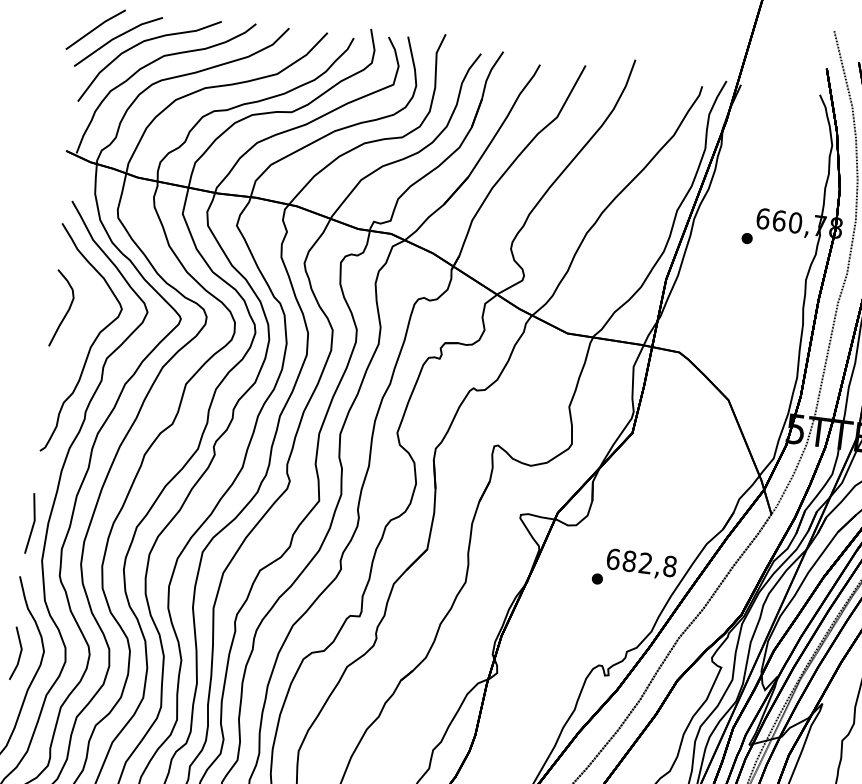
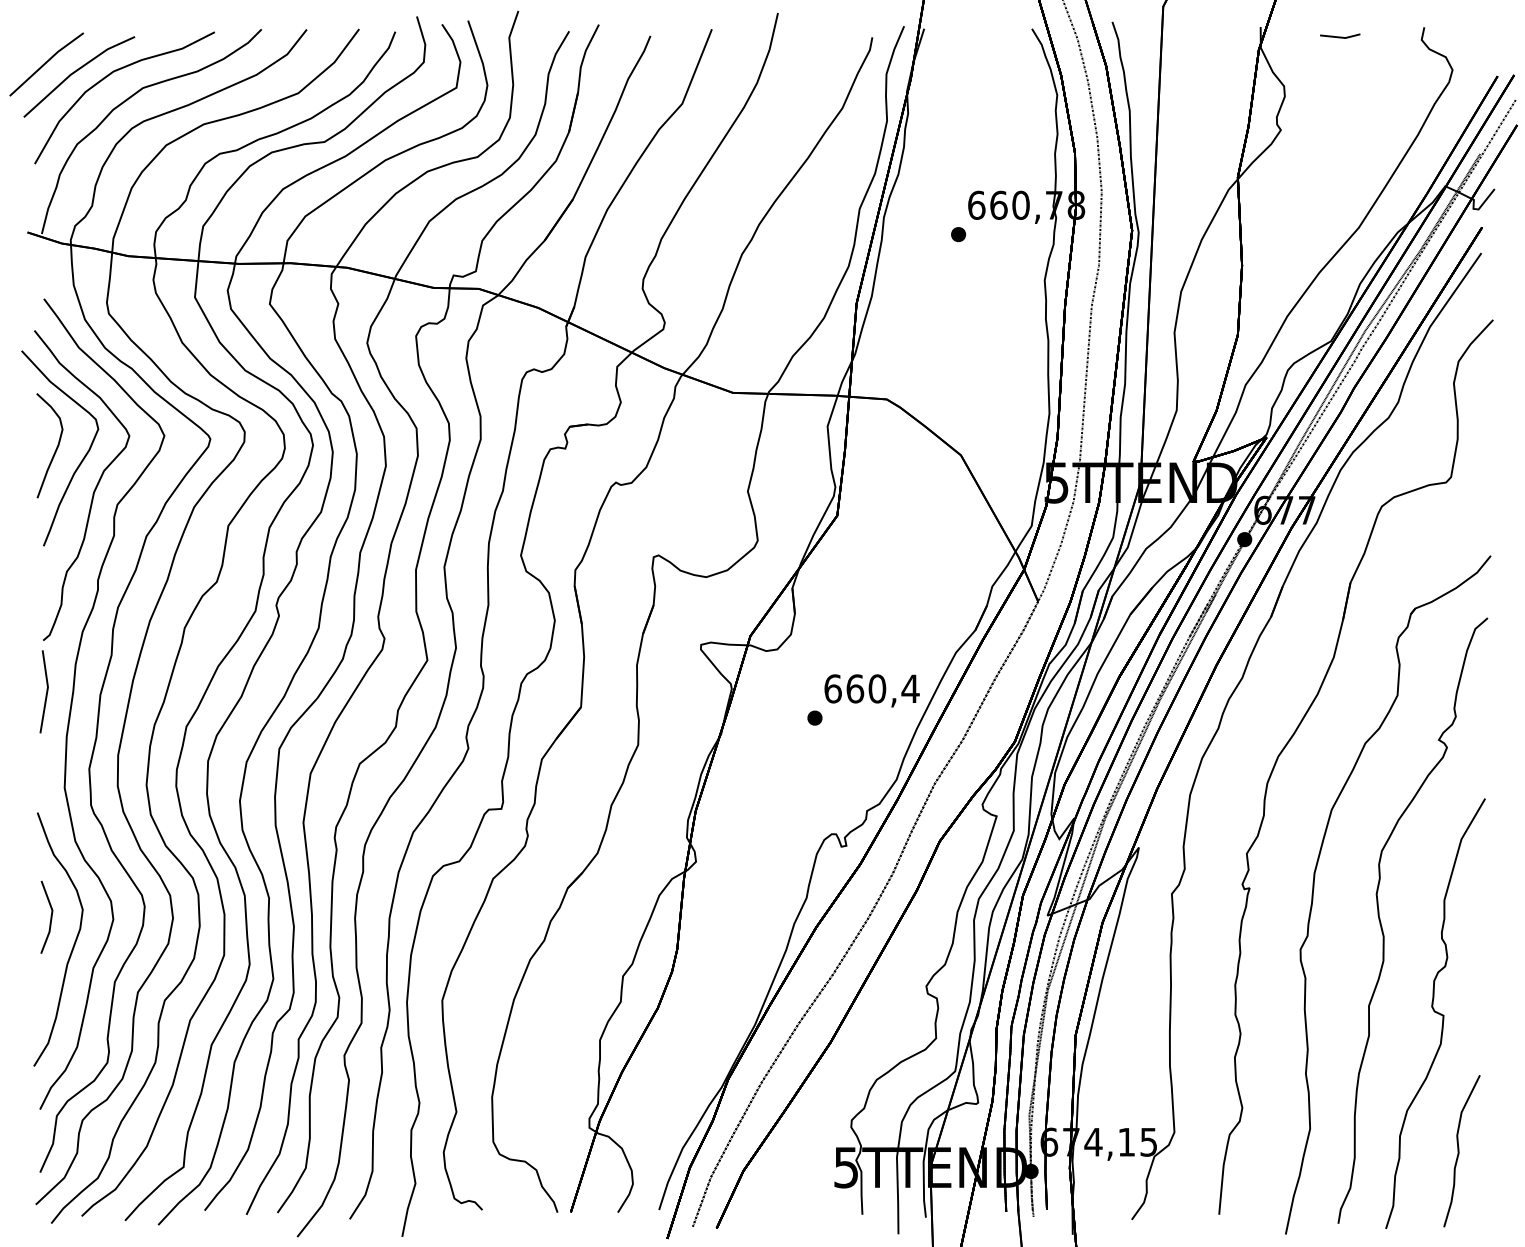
curve: (83, 323) -> (80, 461), added
line: (33, 523) -> (46, 691), moved
text: (649, 563) -> (882, 688), 682,8 -> 660,4

